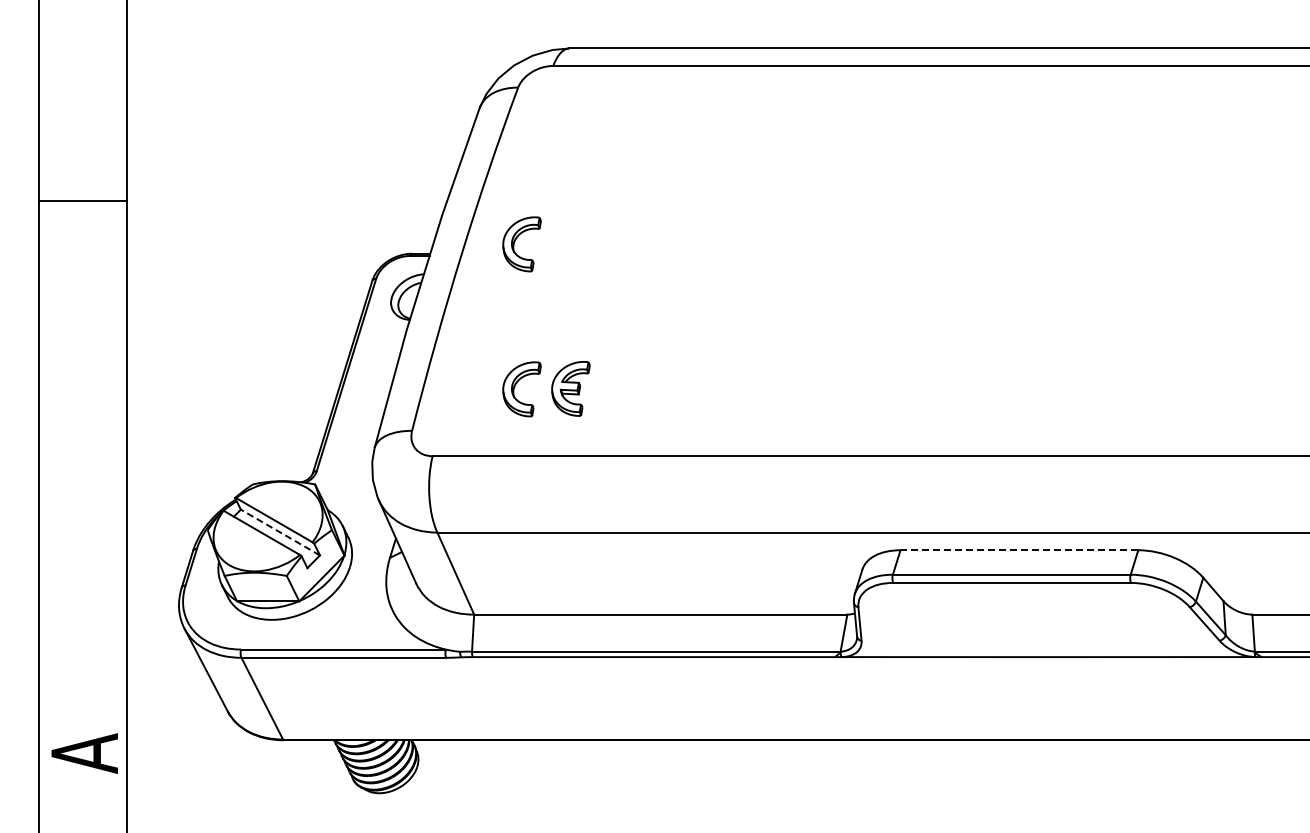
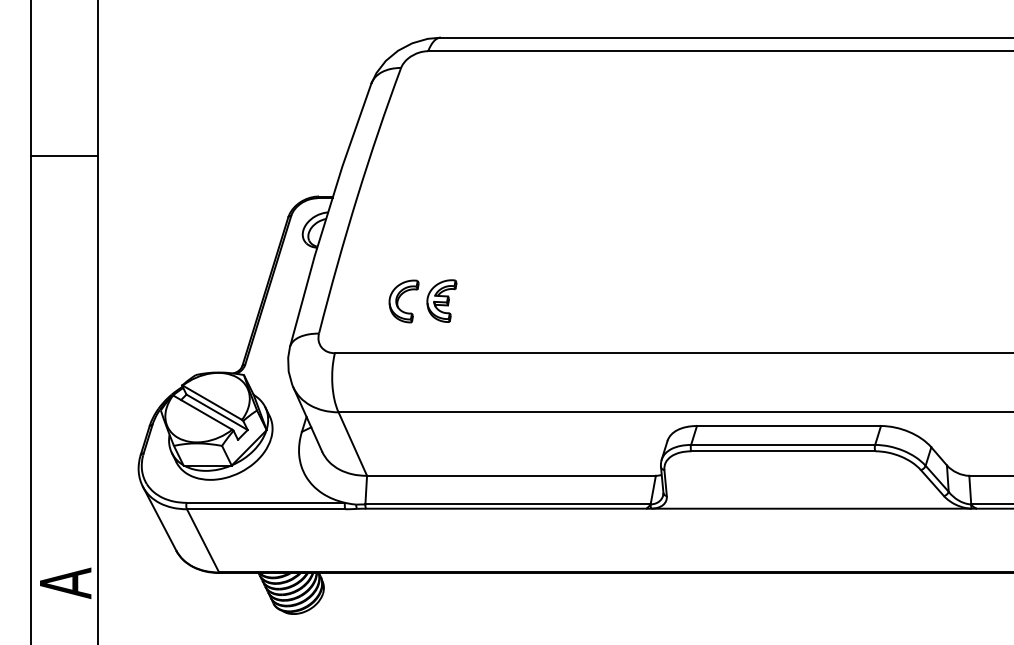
part: (515, 241) -> (399, 187), removed
line: (280, 532) -> (217, 412), dashed -> solid
line: (1019, 550) -> (789, 426), dashed -> solid

